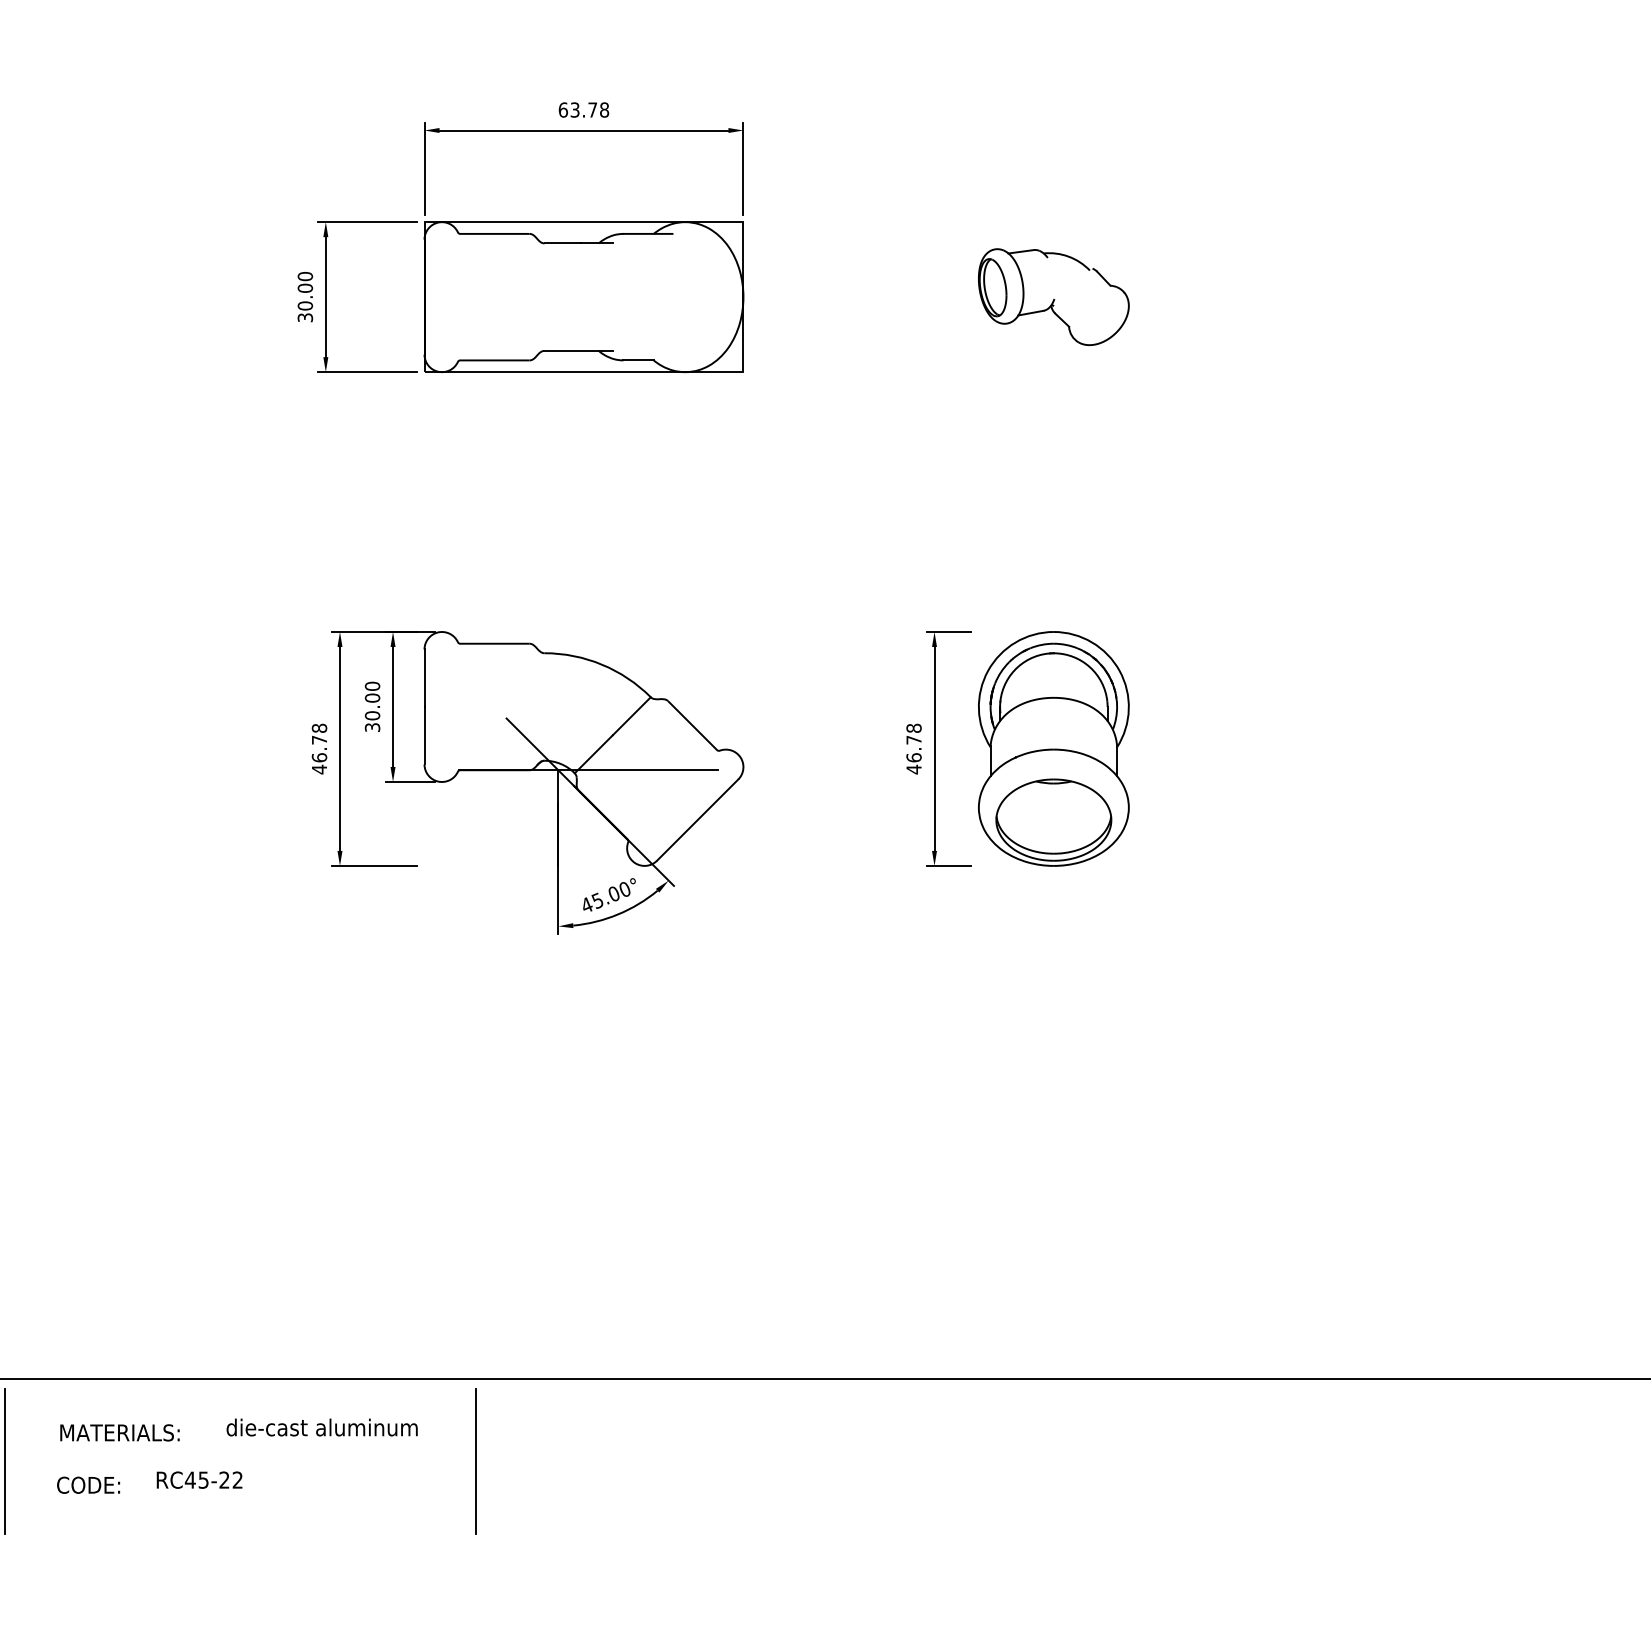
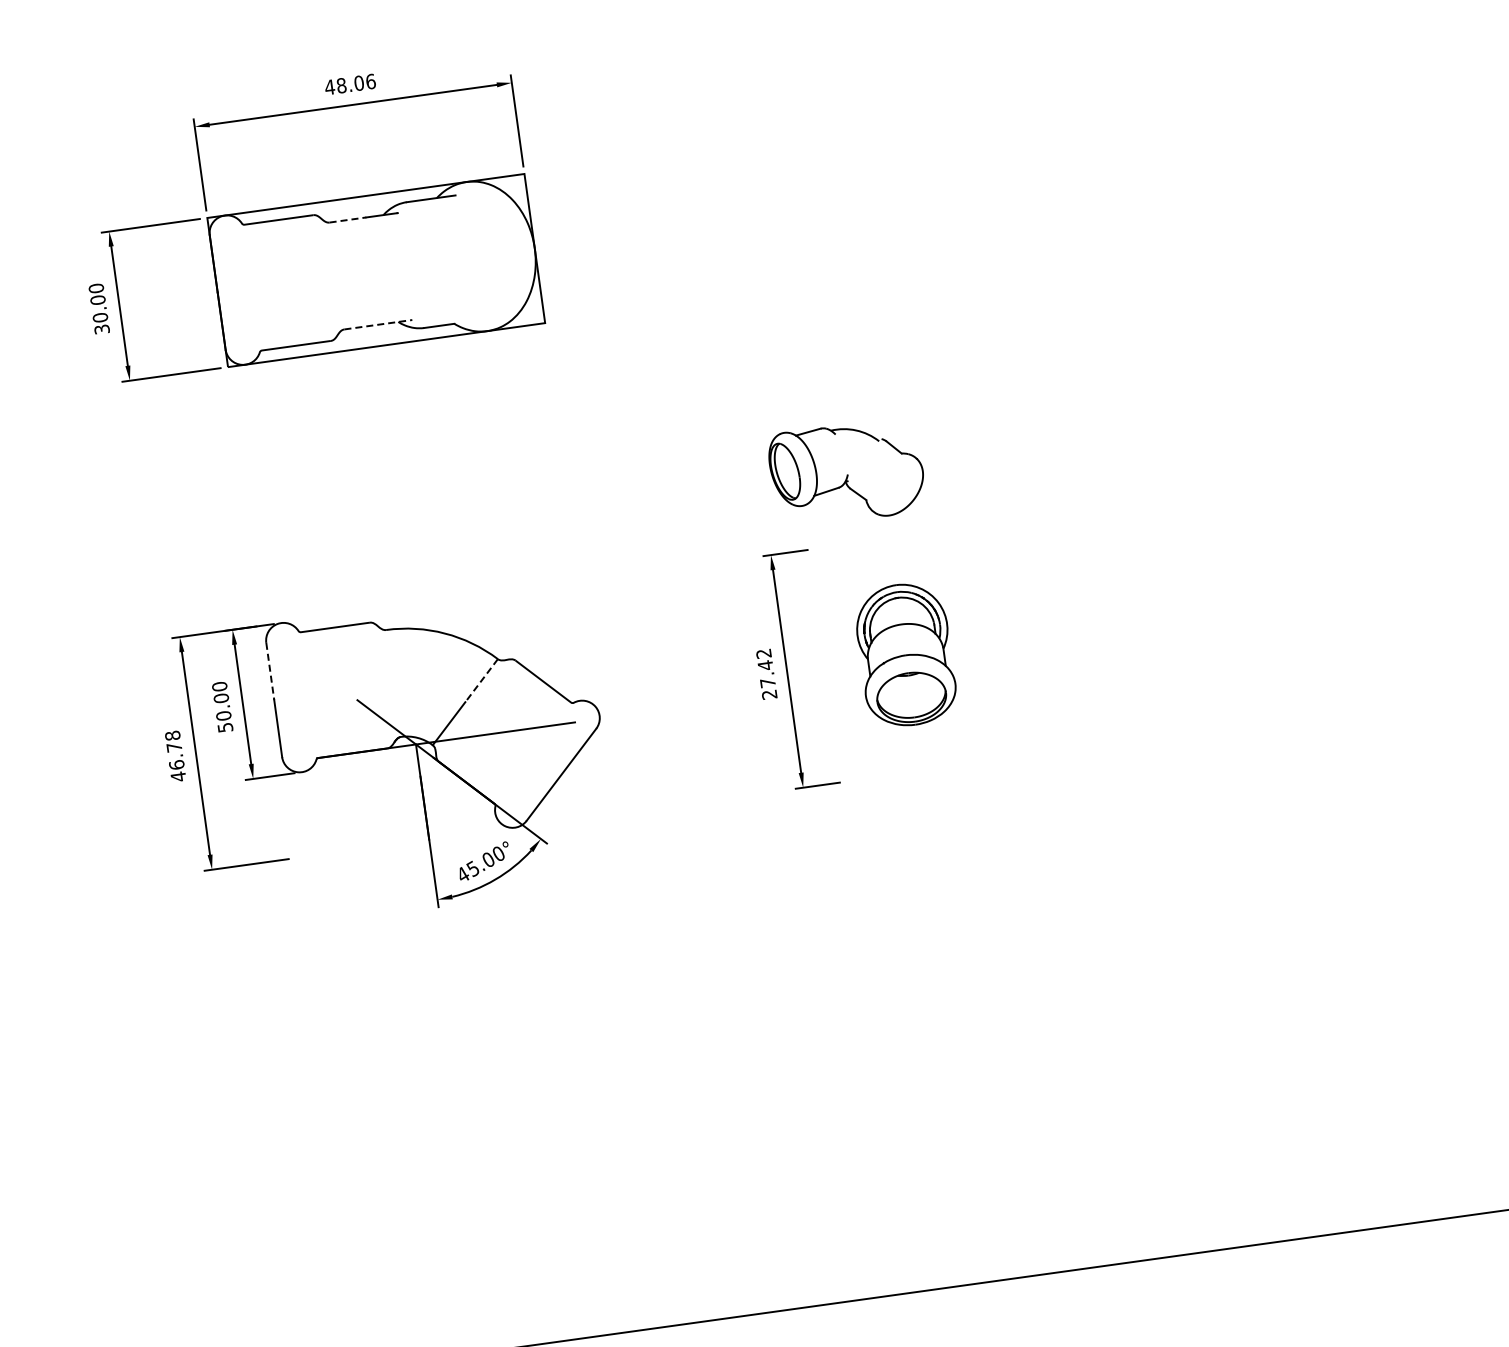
text: (583, 109) -> (349, 84), 63.78 -> 48.06
line: (563, 243) -> (348, 220), solid -> dashed
part: (1053, 296) -> (846, 472), moved
line: (579, 350) -> (379, 324), solid -> dashed
line: (424, 678) -> (270, 671), solid -> dashed
line: (631, 716) -> (481, 680), solid -> dashed
text: (371, 727) -> (224, 727), 30.00 -> 50.00
text: (913, 748) -> (766, 673), 46.78 -> 27.42
part: (1053, 748) -> (905, 654), size x0.6

